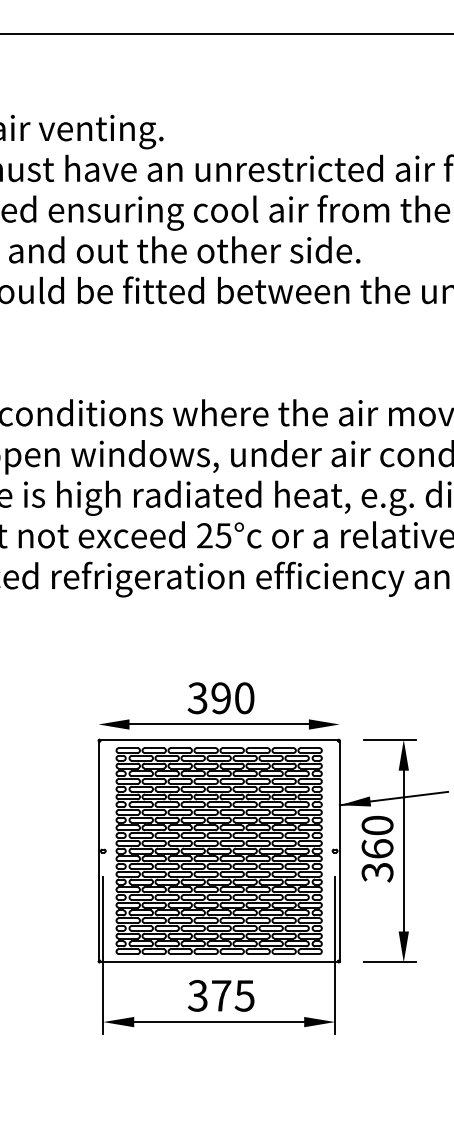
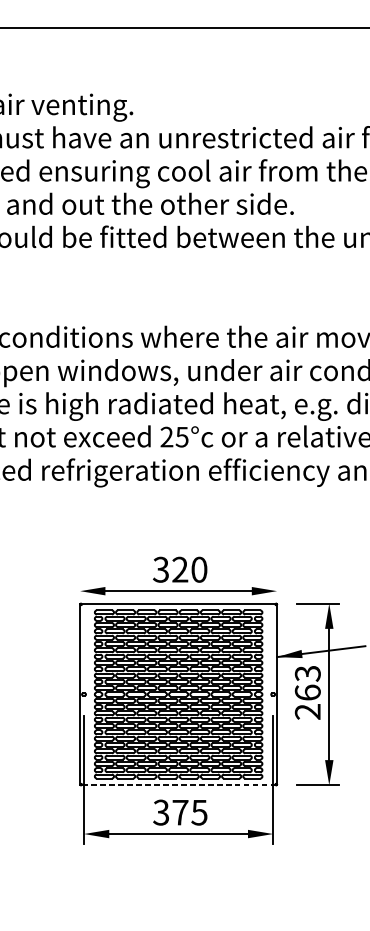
text: (220, 698) -> (179, 569), 390 -> 320
text: (377, 848) -> (307, 692), 360 -> 263
line: (219, 962) -> (178, 785), solid -> dashed

